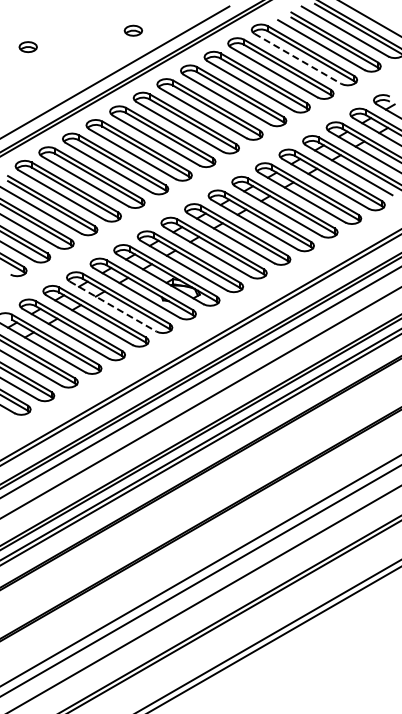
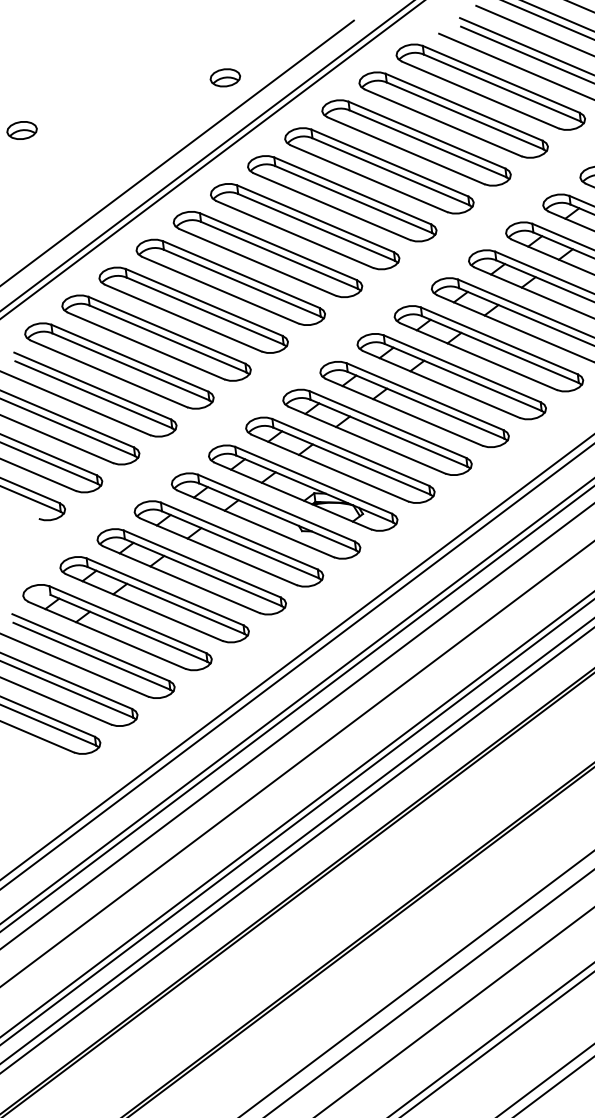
part: (133, 30) -> (225, 77), moved
line: (298, 59) -> (481, 96), dashed -> solid
line: (113, 306) -> (219, 551), dashed -> solid

